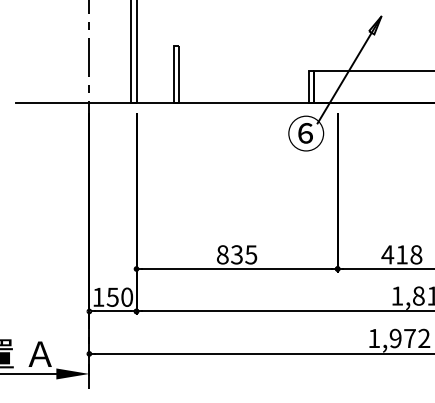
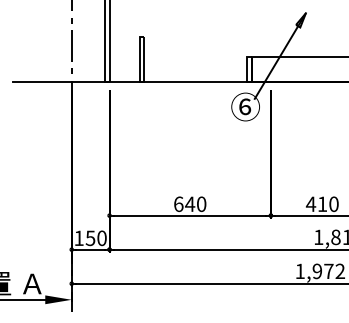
text: (237, 255) -> (190, 204), 835 -> 640
text: (415, 255) -> (333, 204), 418 -> 410

